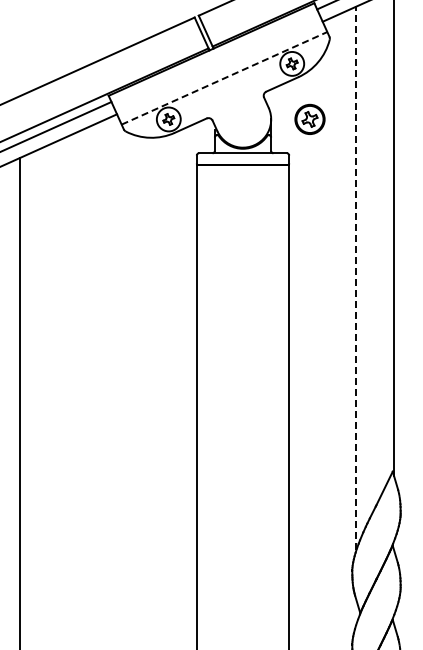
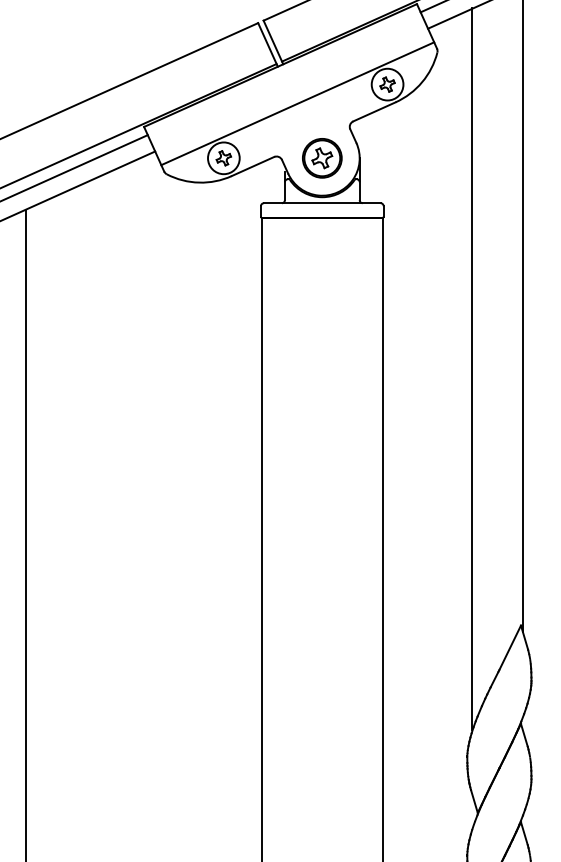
line: (224, 78) -> (297, 103), dashed -> solid
part: (309, 118) -> (321, 157), moved
line: (355, 278) -> (471, 369), dashed -> solid

